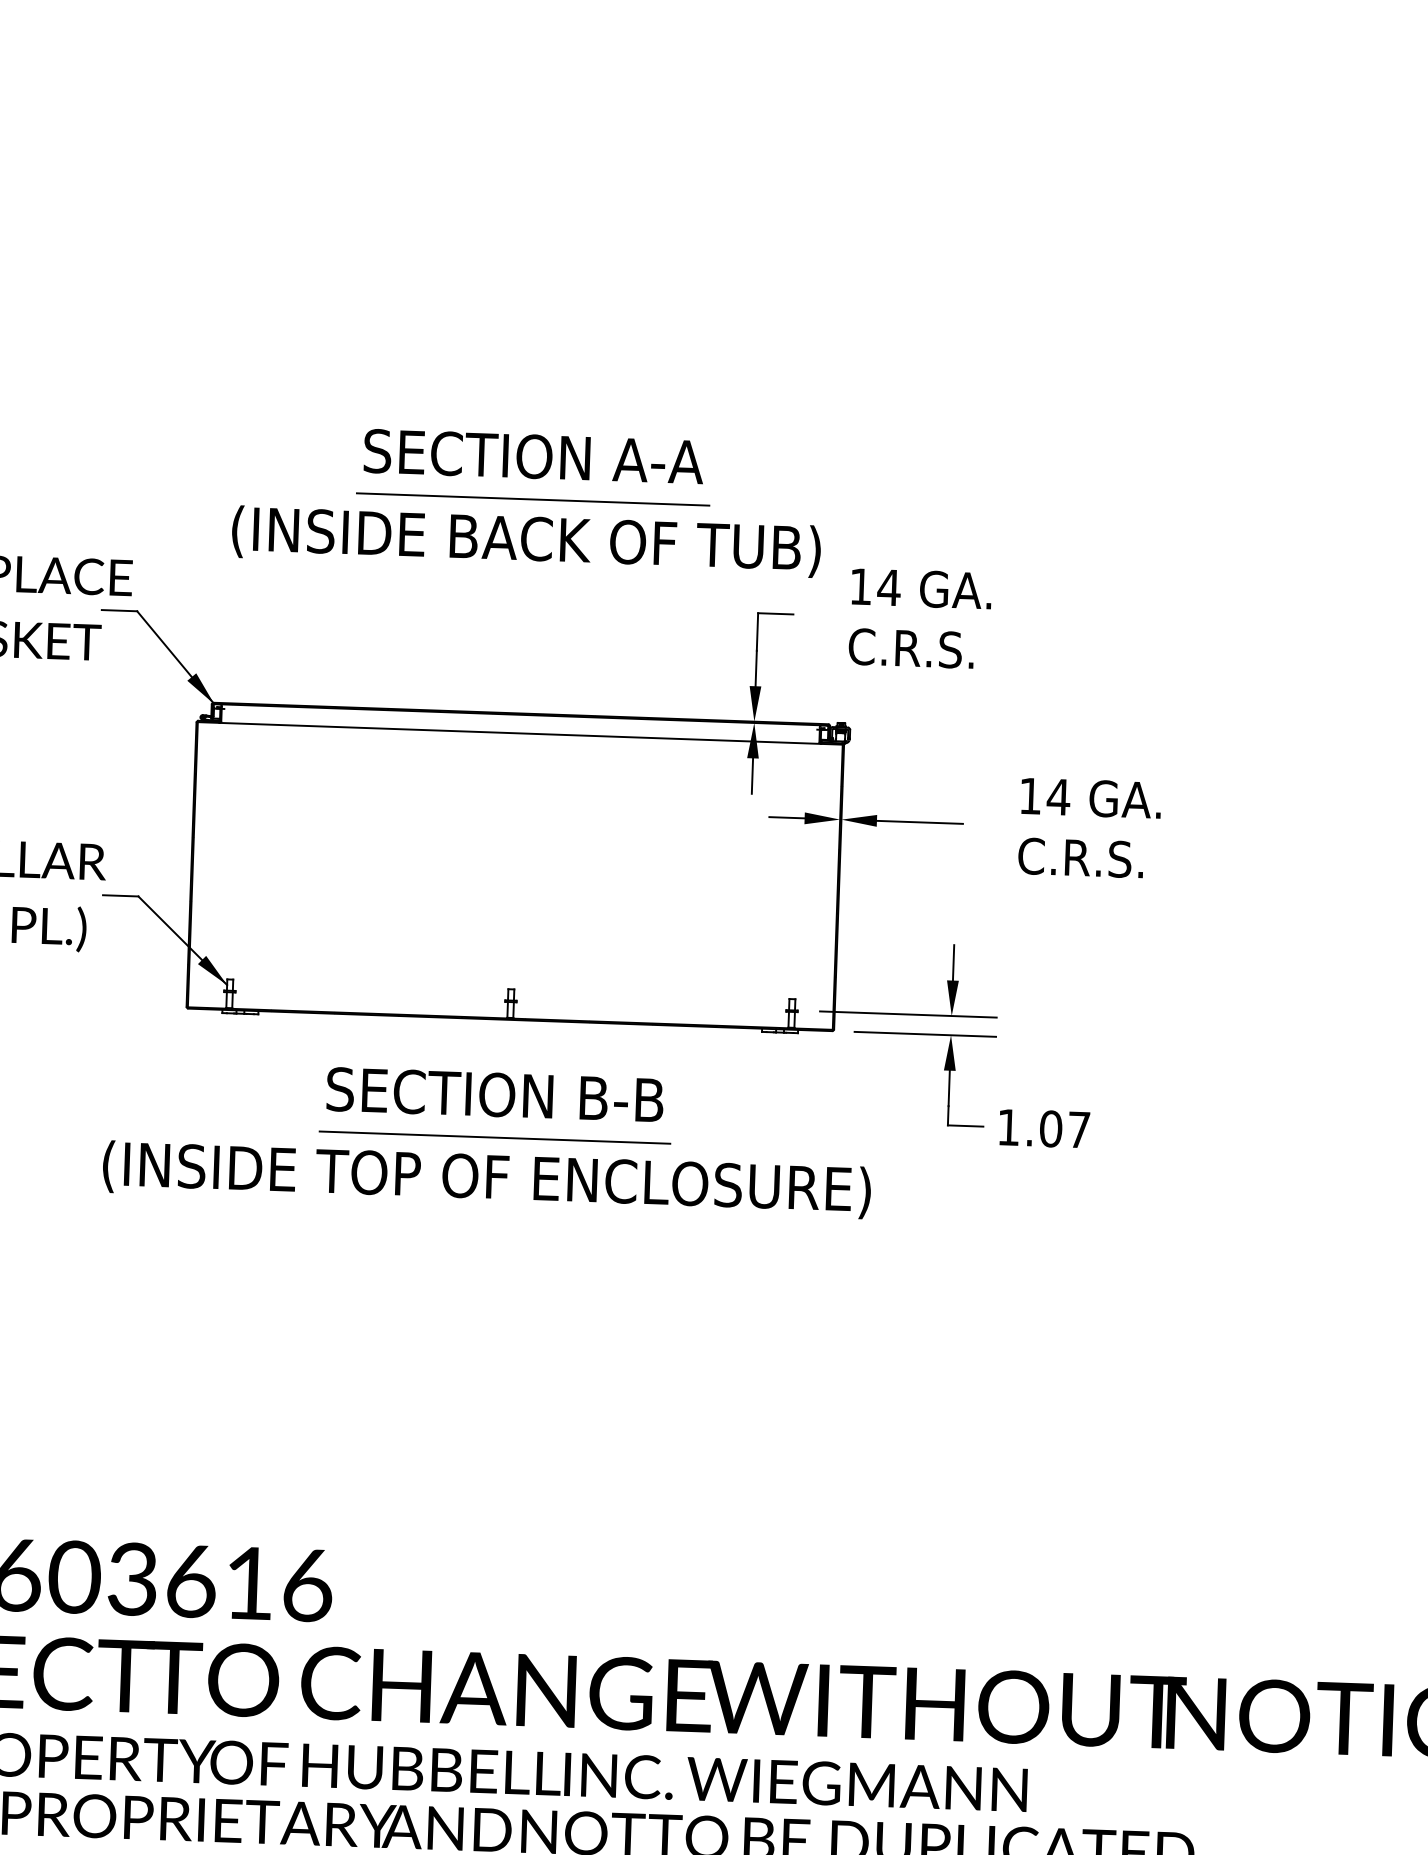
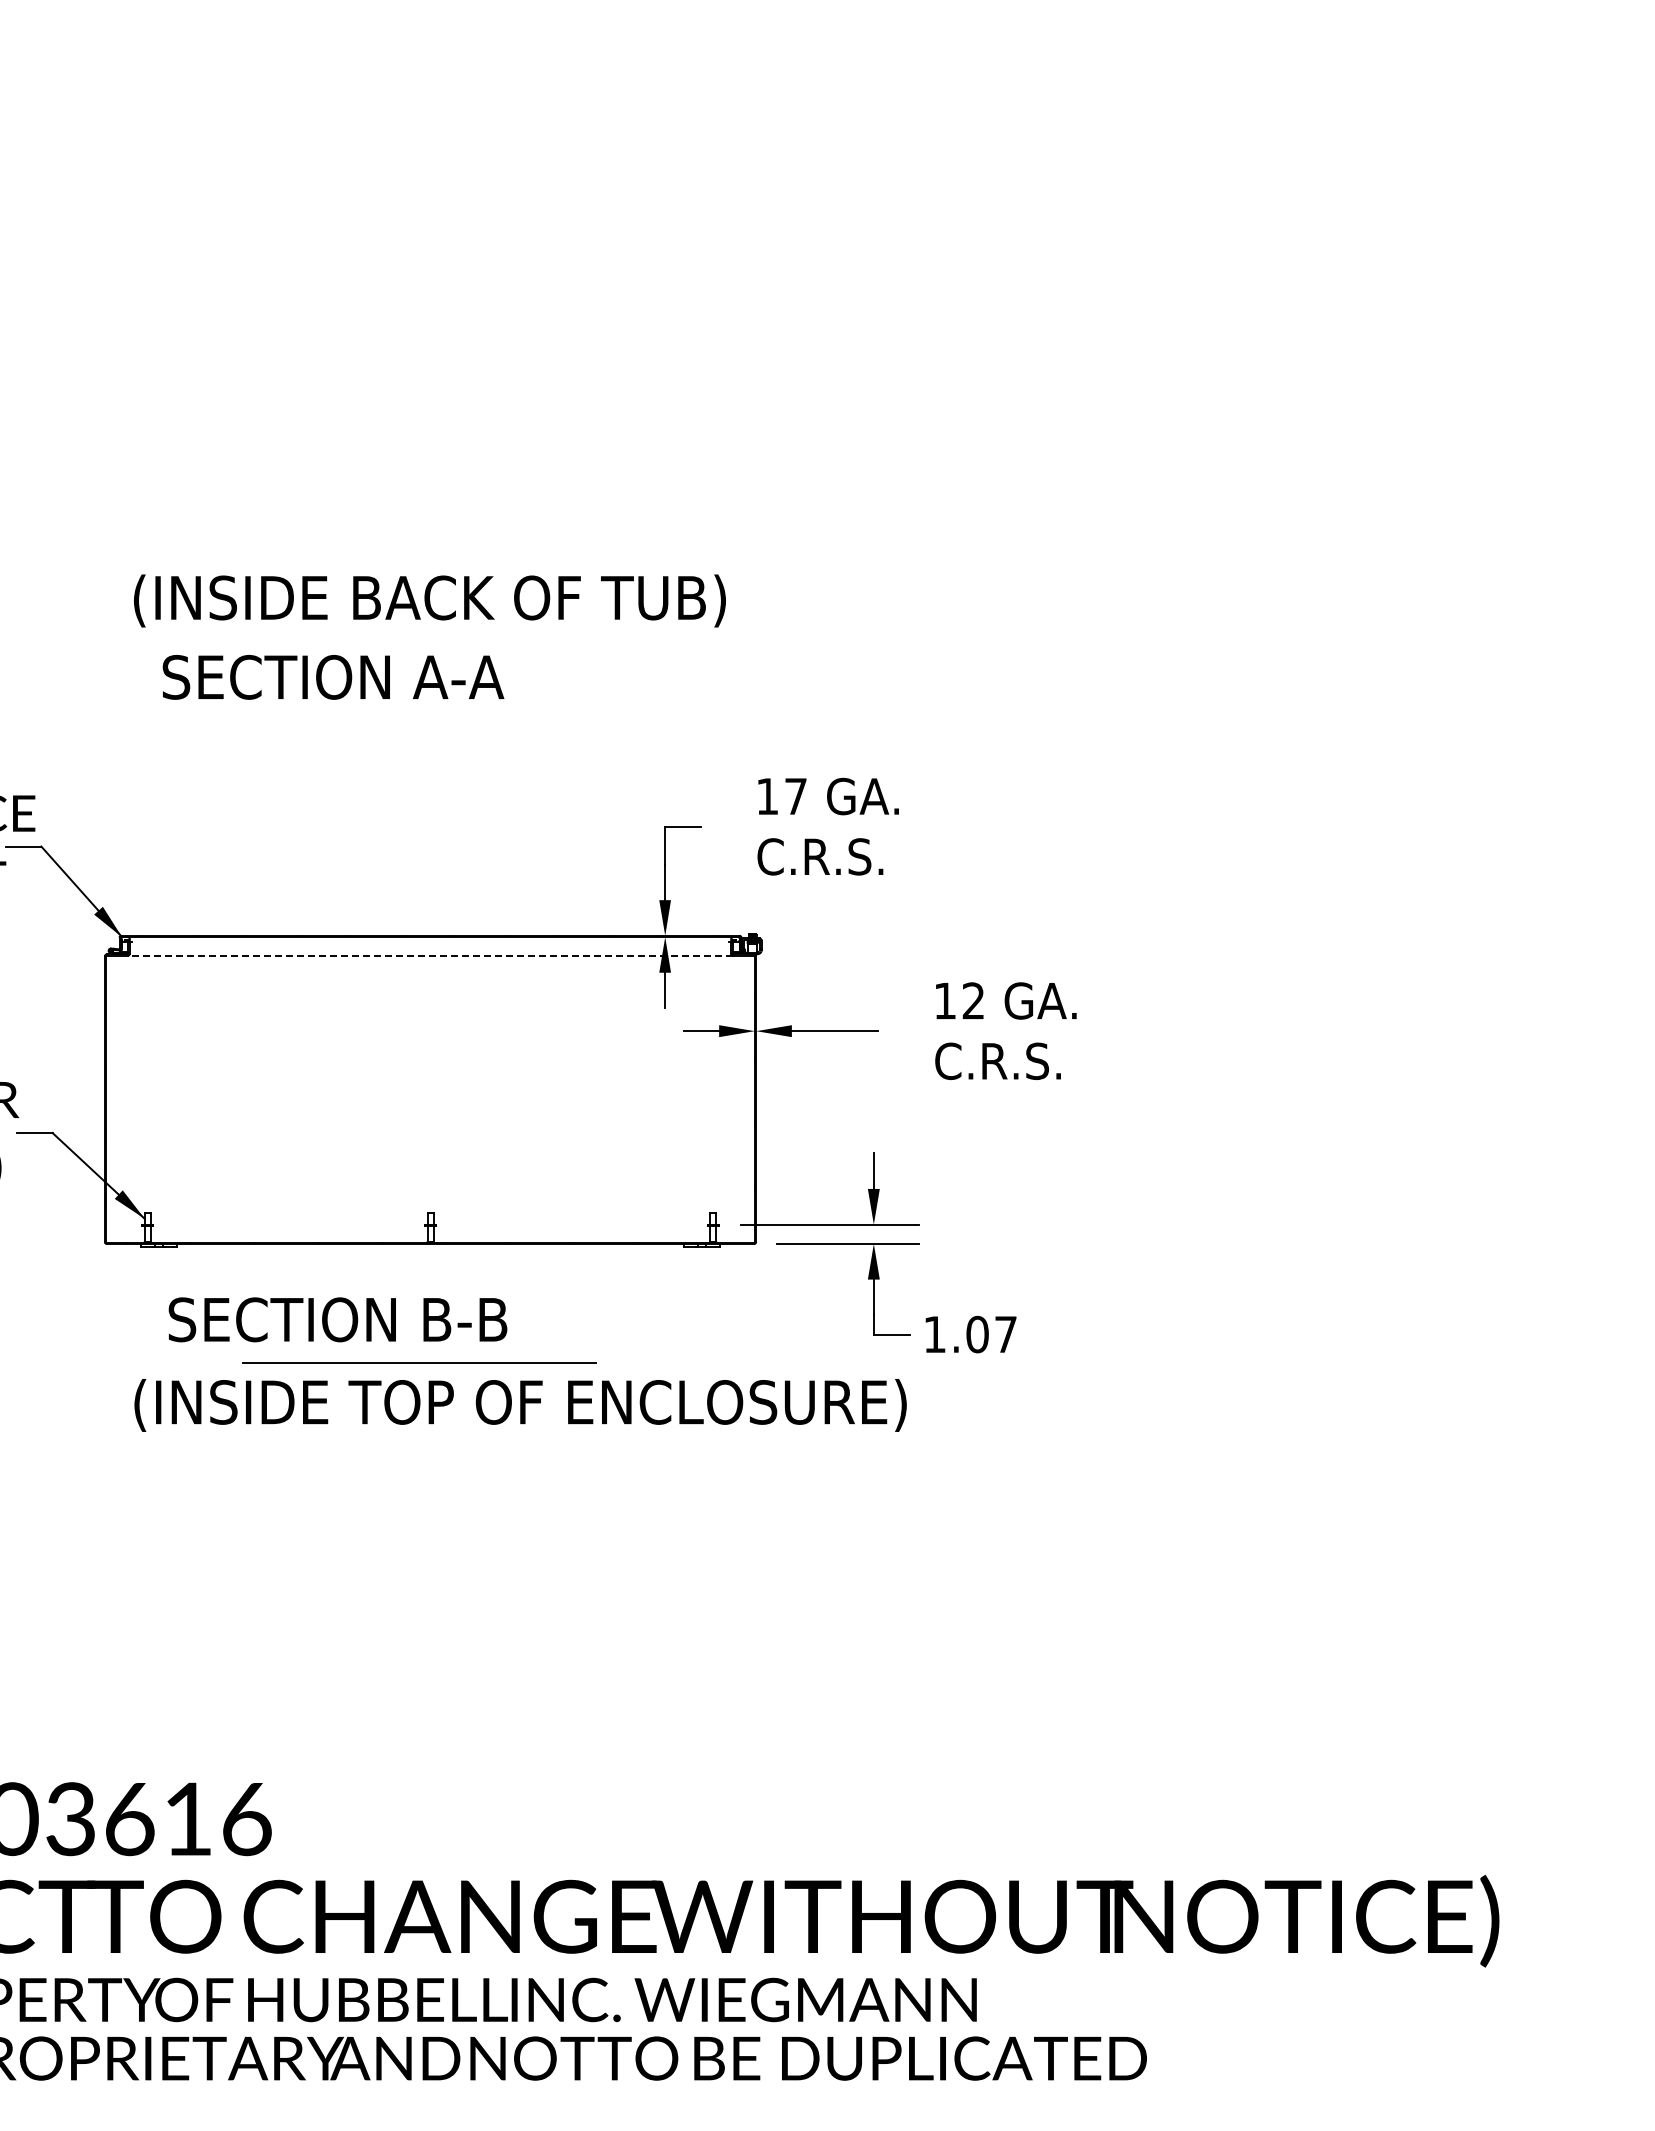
text: (533, 456) -> (333, 677), moved
line: (532, 499) -> (434, 720), removed
text: (526, 541) -> (429, 600), moved
text: (888, 587) -> (795, 796), 14 -> 17
line: (520, 733) -> (430, 955), solid -> dashed
text: (1058, 796) -> (973, 1000), 14 -> 12
text: (494, 1094) -> (337, 1319), moved
text: (486, 1179) -> (520, 1405), moved

